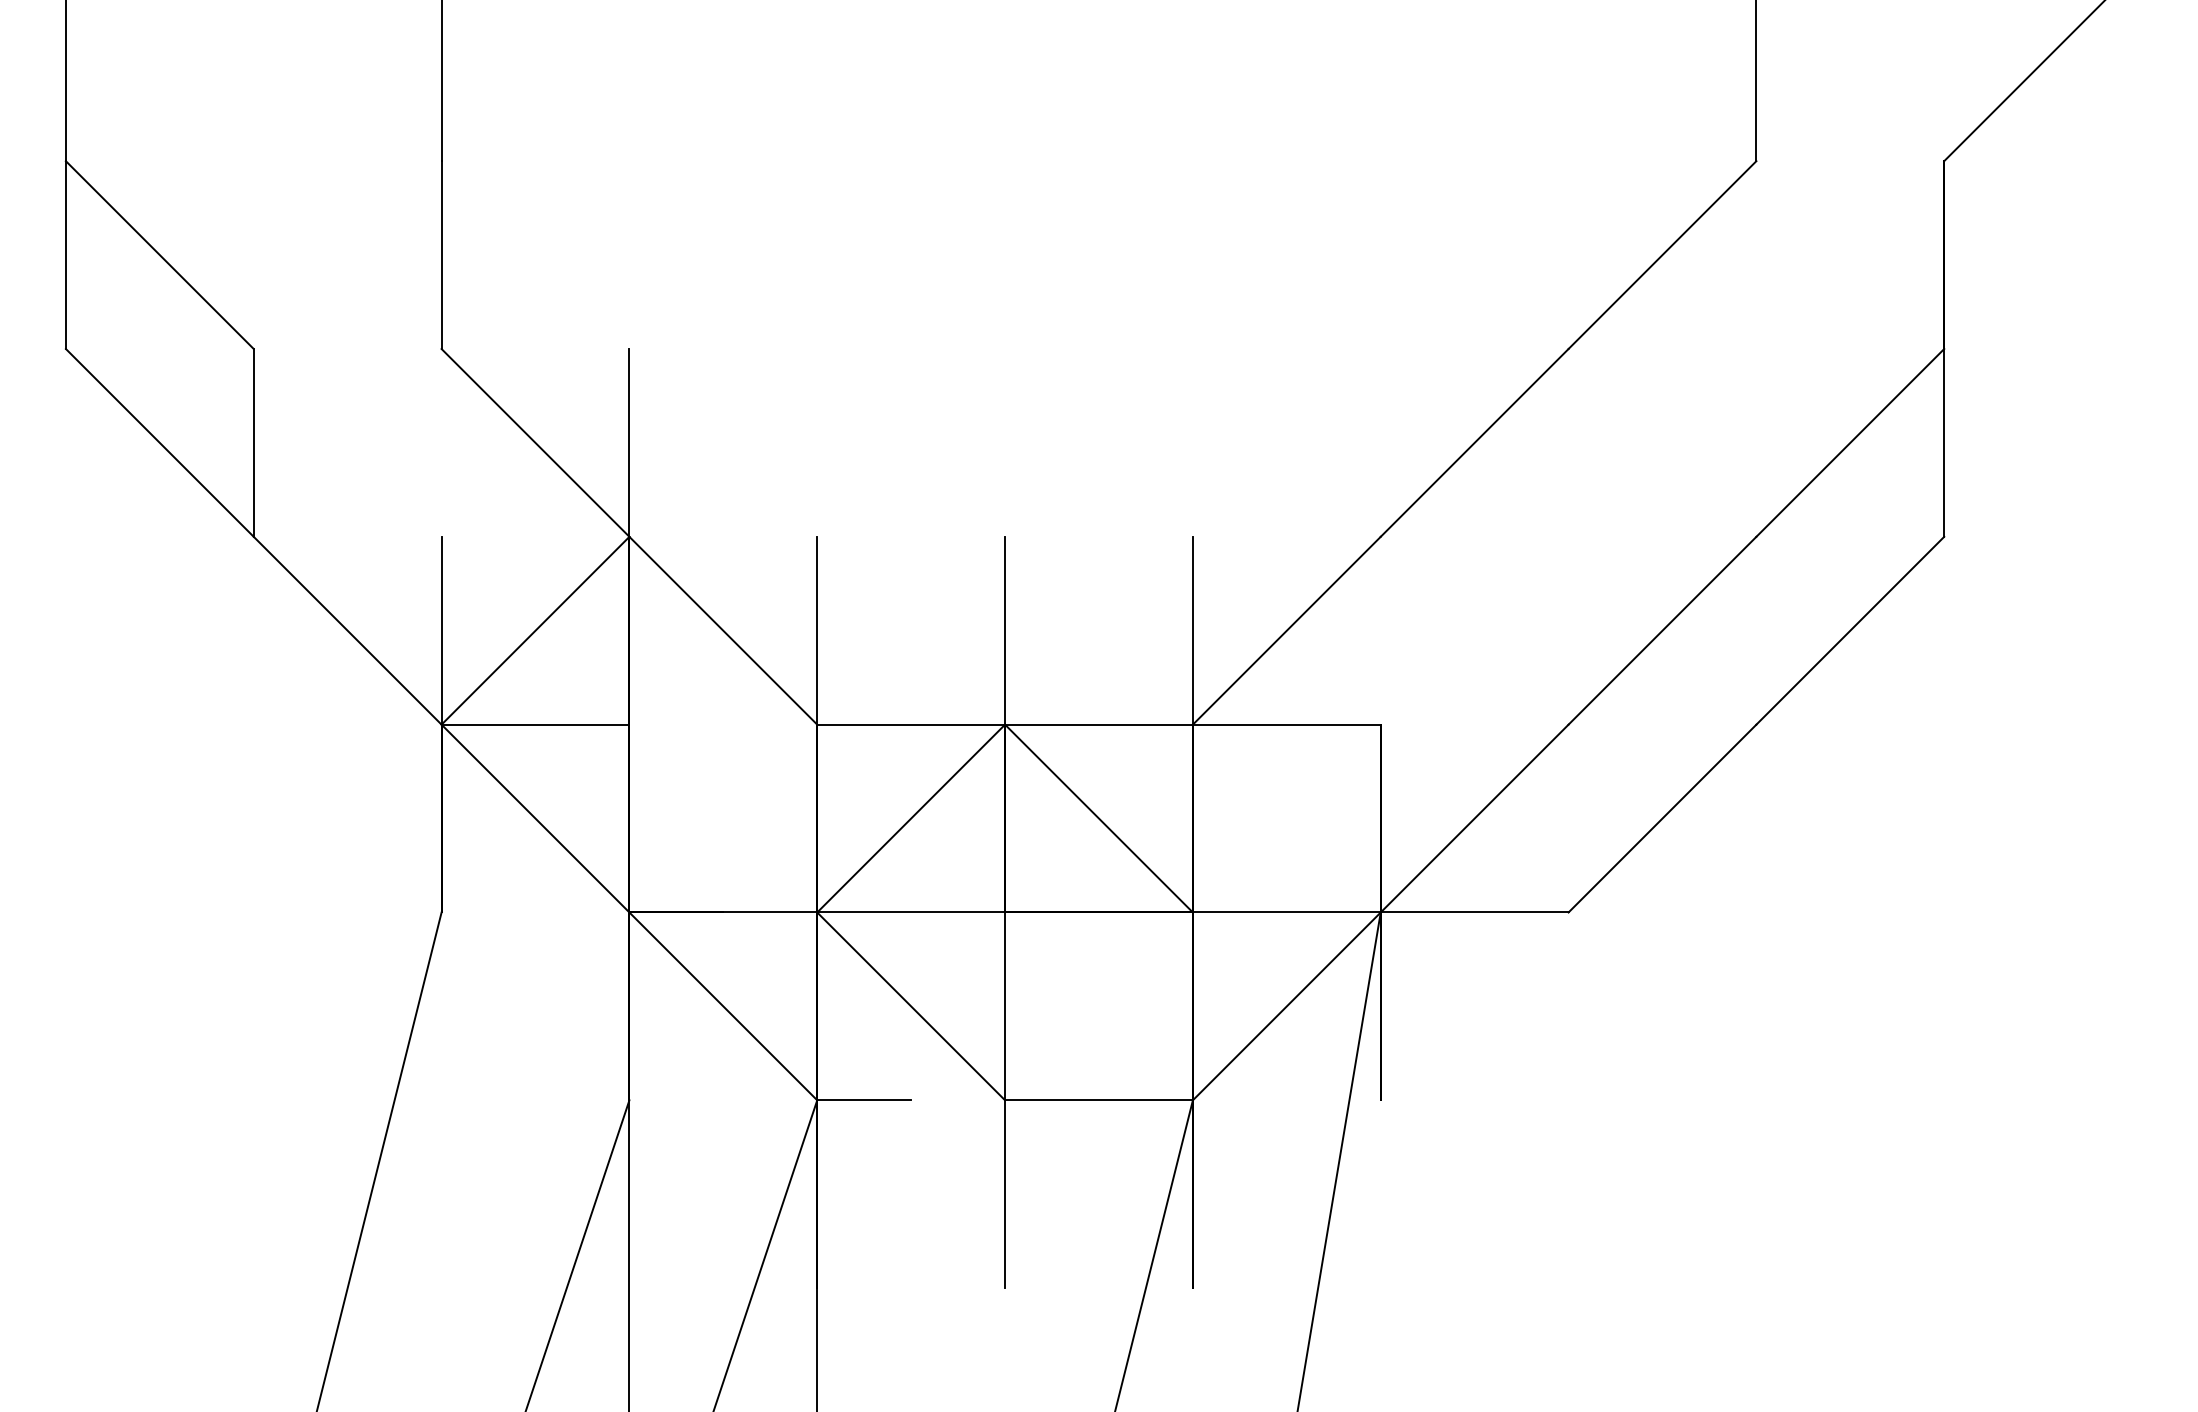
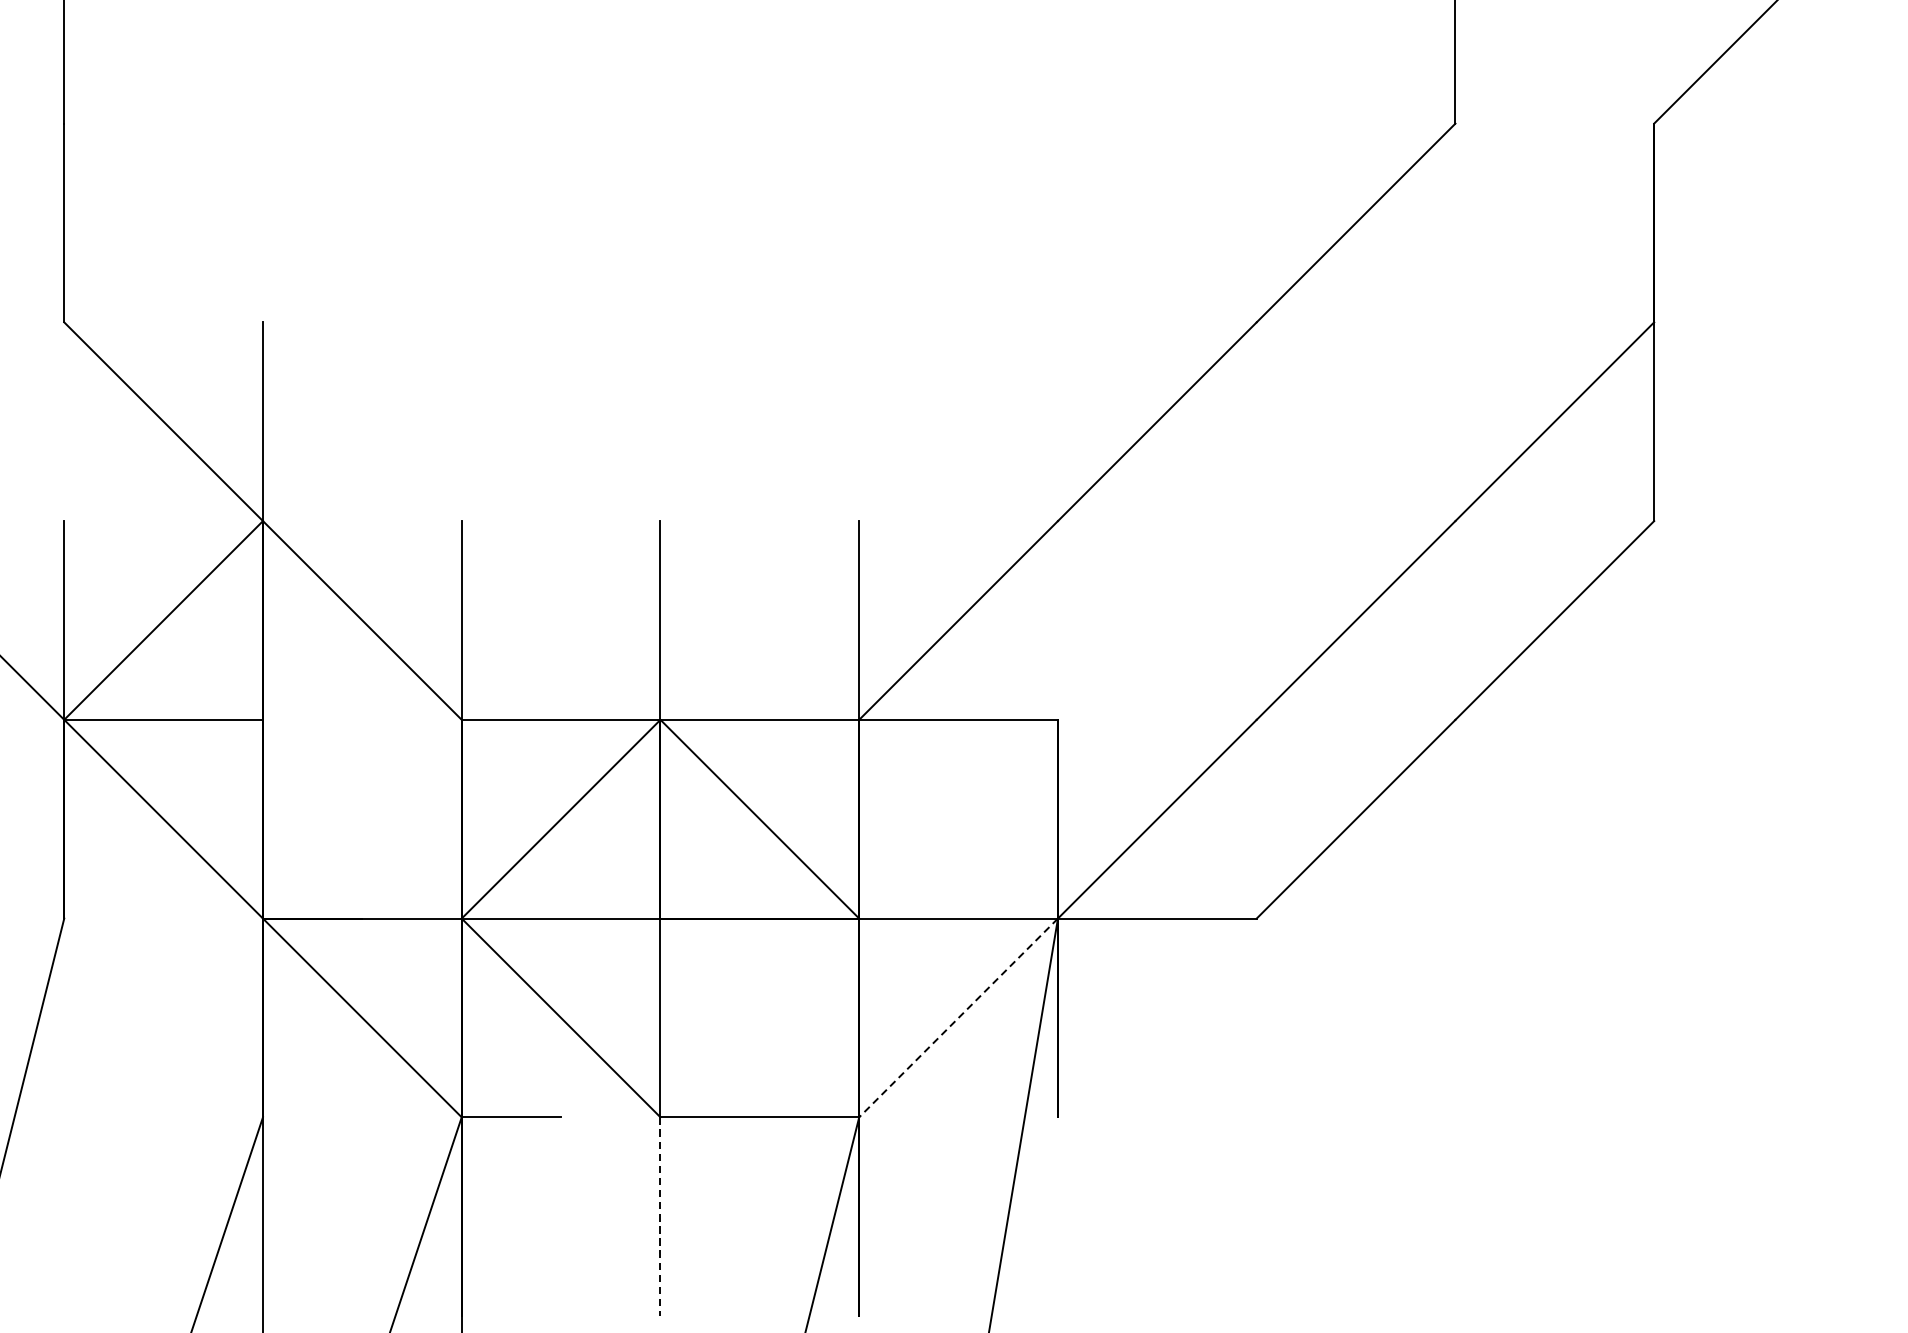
line: (1286, 1006) -> (958, 1018), solid -> dashed
line: (1005, 1194) -> (660, 1216), solid -> dashed

